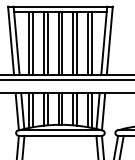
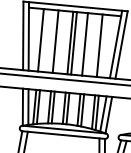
line: (32, 43) -> (44, 40), removed
line: (47, 43) -> (59, 41), removed
line: (77, 43) -> (89, 44), removed
line: (91, 43) -> (103, 45), removed

